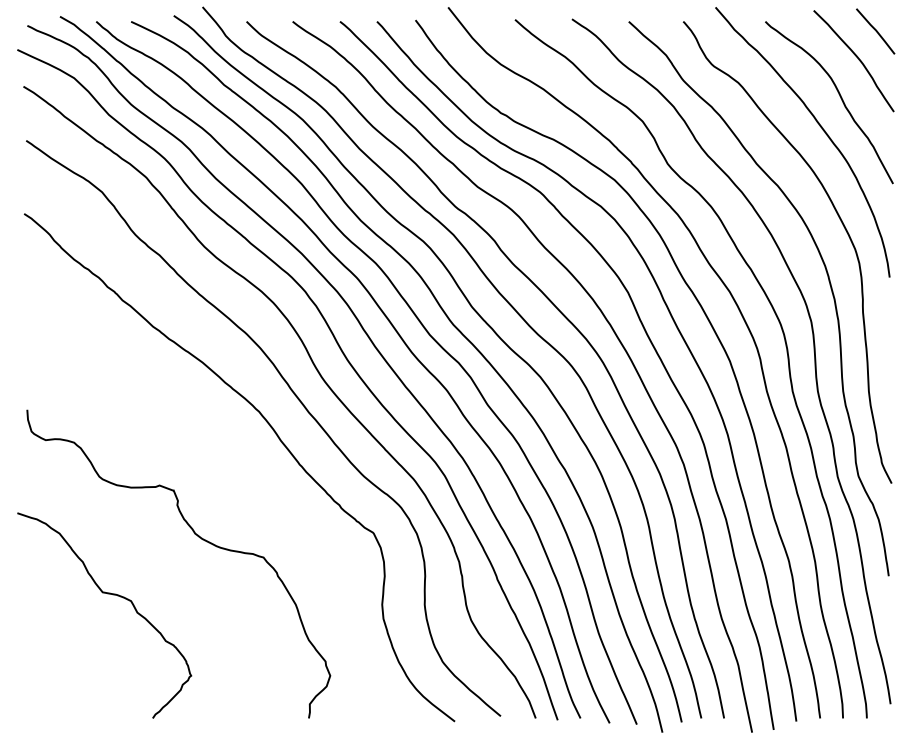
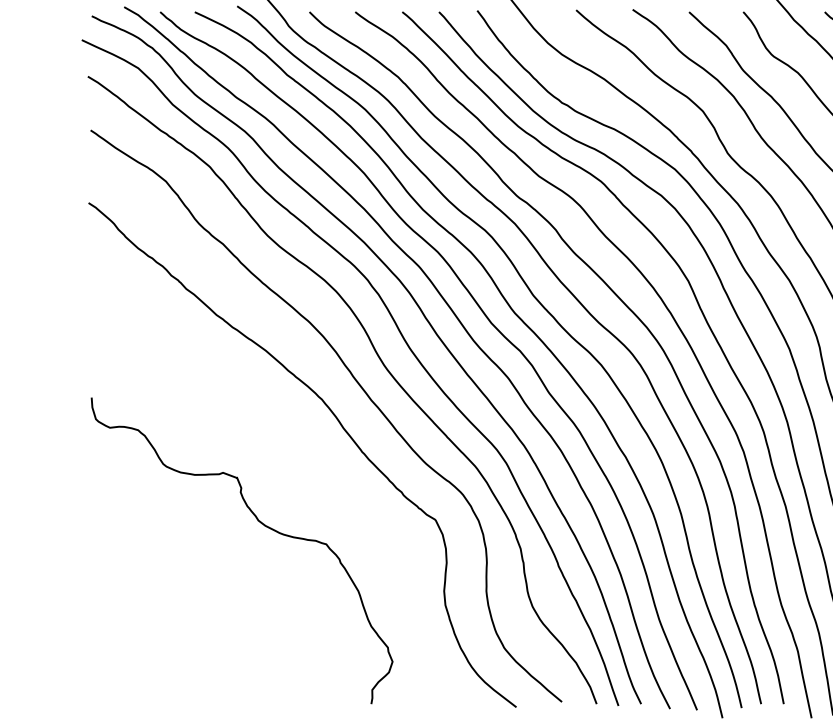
curve: (107, 594) -> (171, 581), removed

